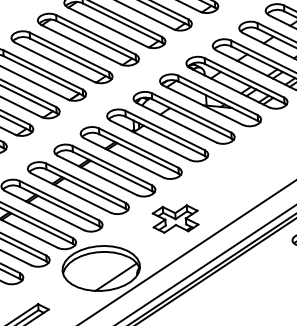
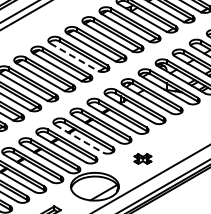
line: (55, 62) -> (74, 57), solid -> dashed
line: (71, 192) -> (79, 138), solid -> dashed
part: (174, 218) -> (142, 158), size x0.6

